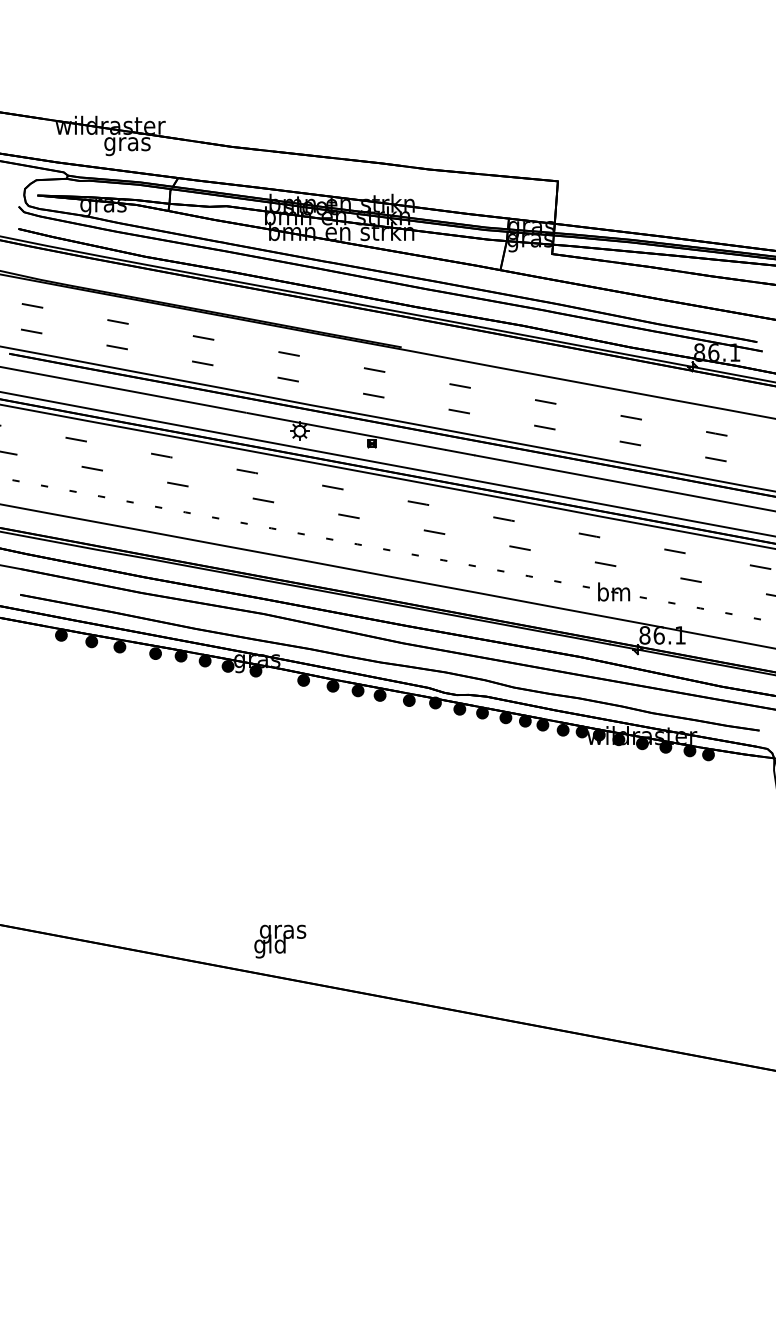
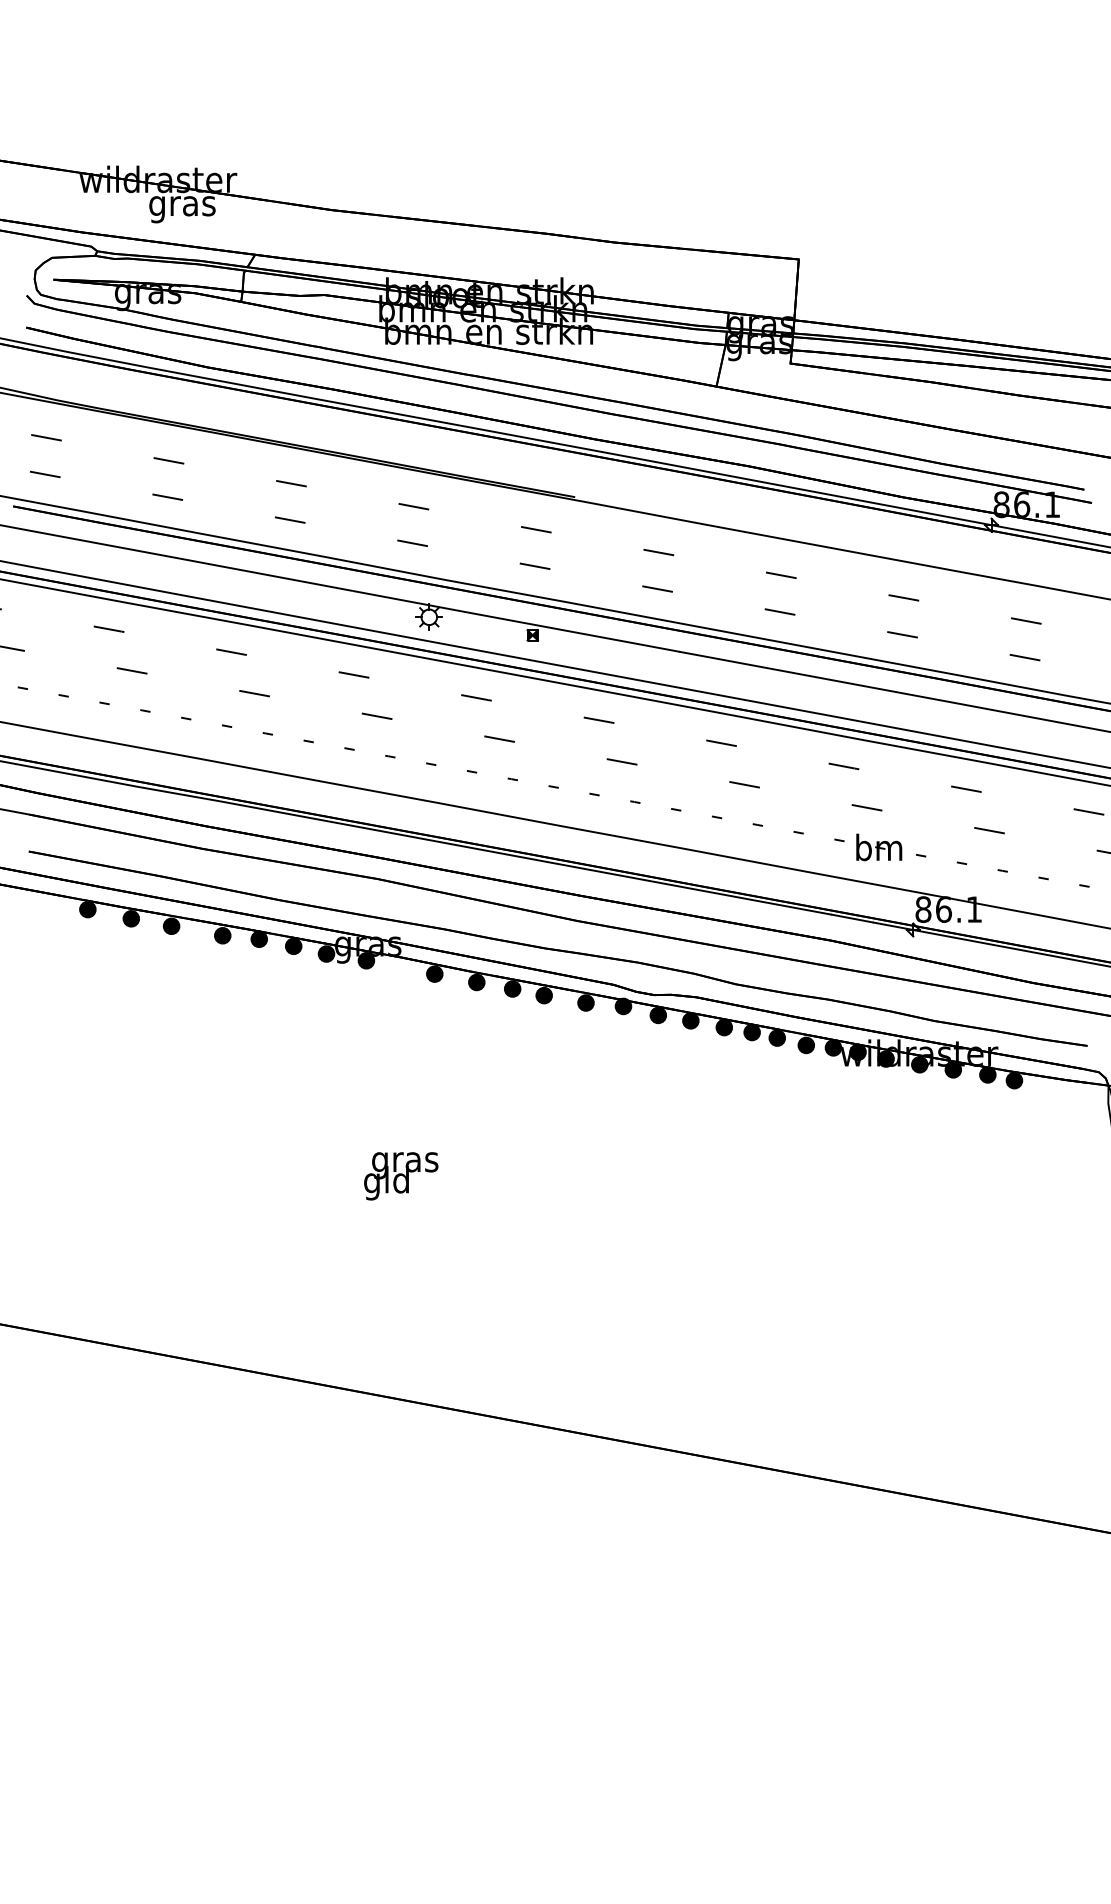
text: (280, 941) -> (401, 1176), moved

